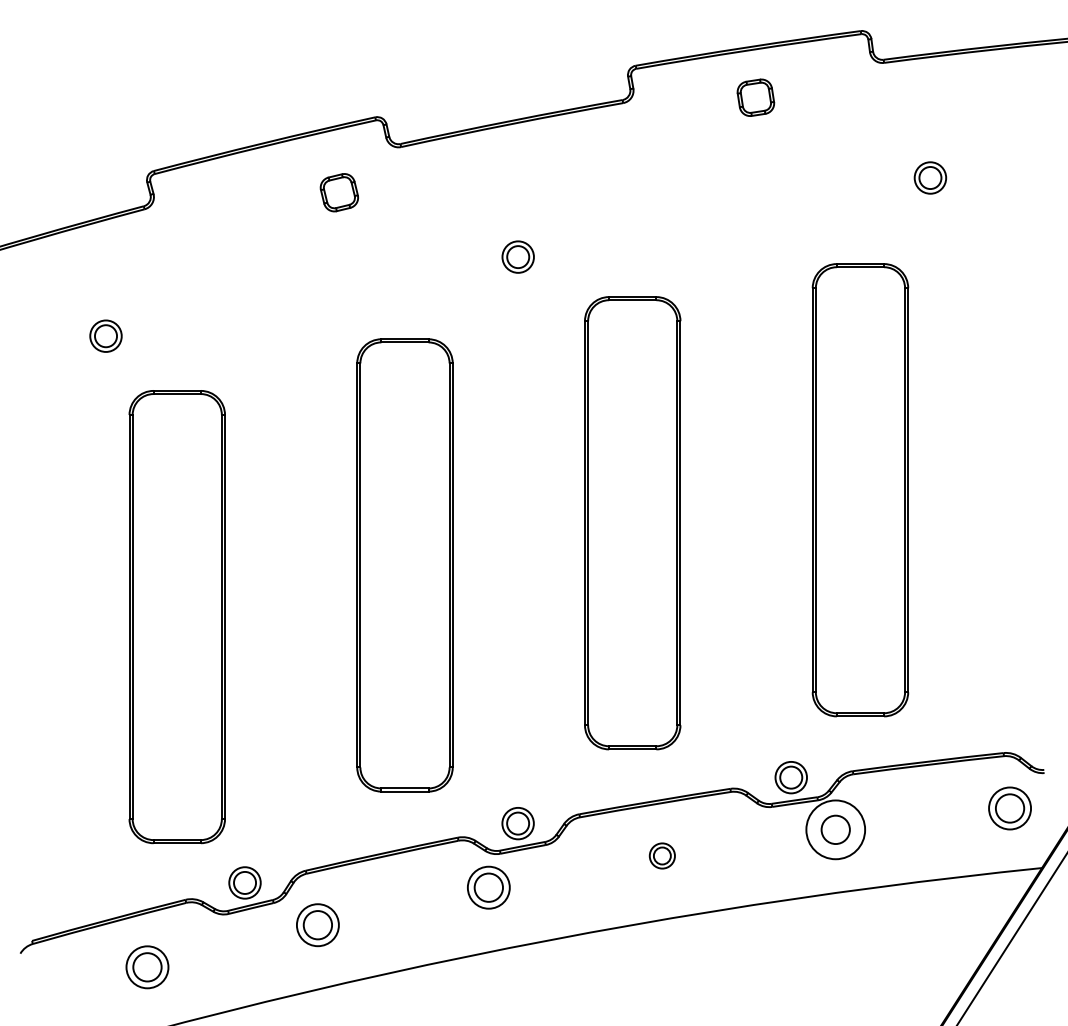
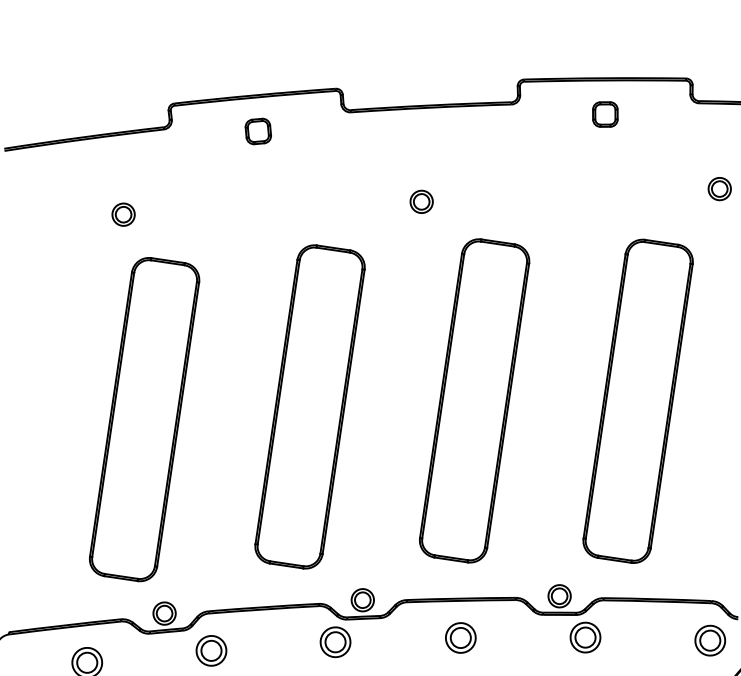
part: (338, 192) -> (257, 131), moved
circle: (835, 829) -> (585, 637), size x0.71
part: (662, 855) -> (461, 637), size x1.67

